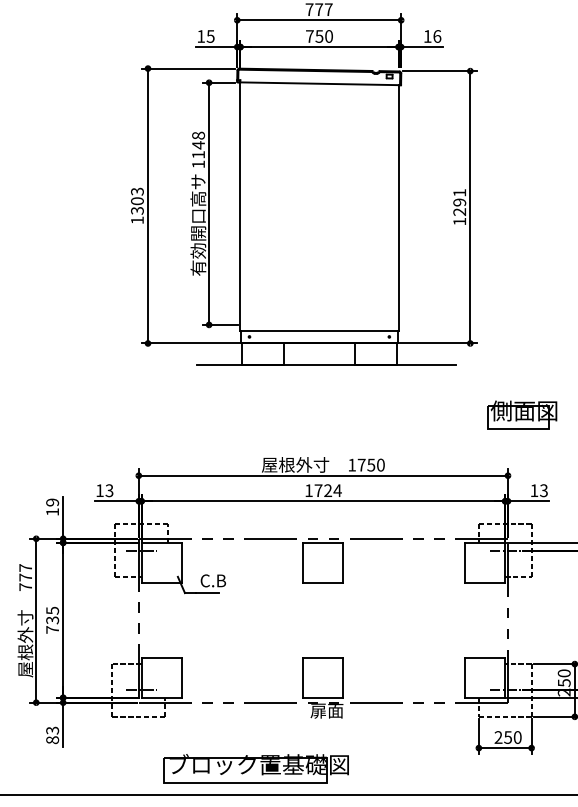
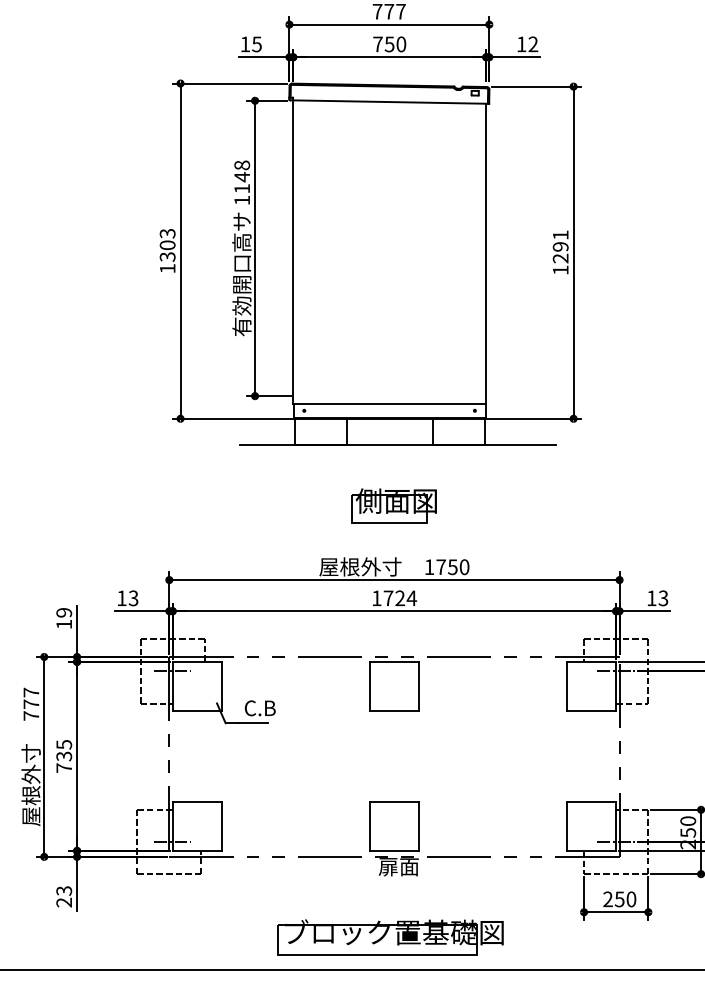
text: (437, 36) -> (533, 44), 16 -> 12
part: (522, 414) -> (394, 505), moved
text: (52, 740) -> (64, 903), 83 -> 23
part: (255, 768) -> (389, 937), moved

